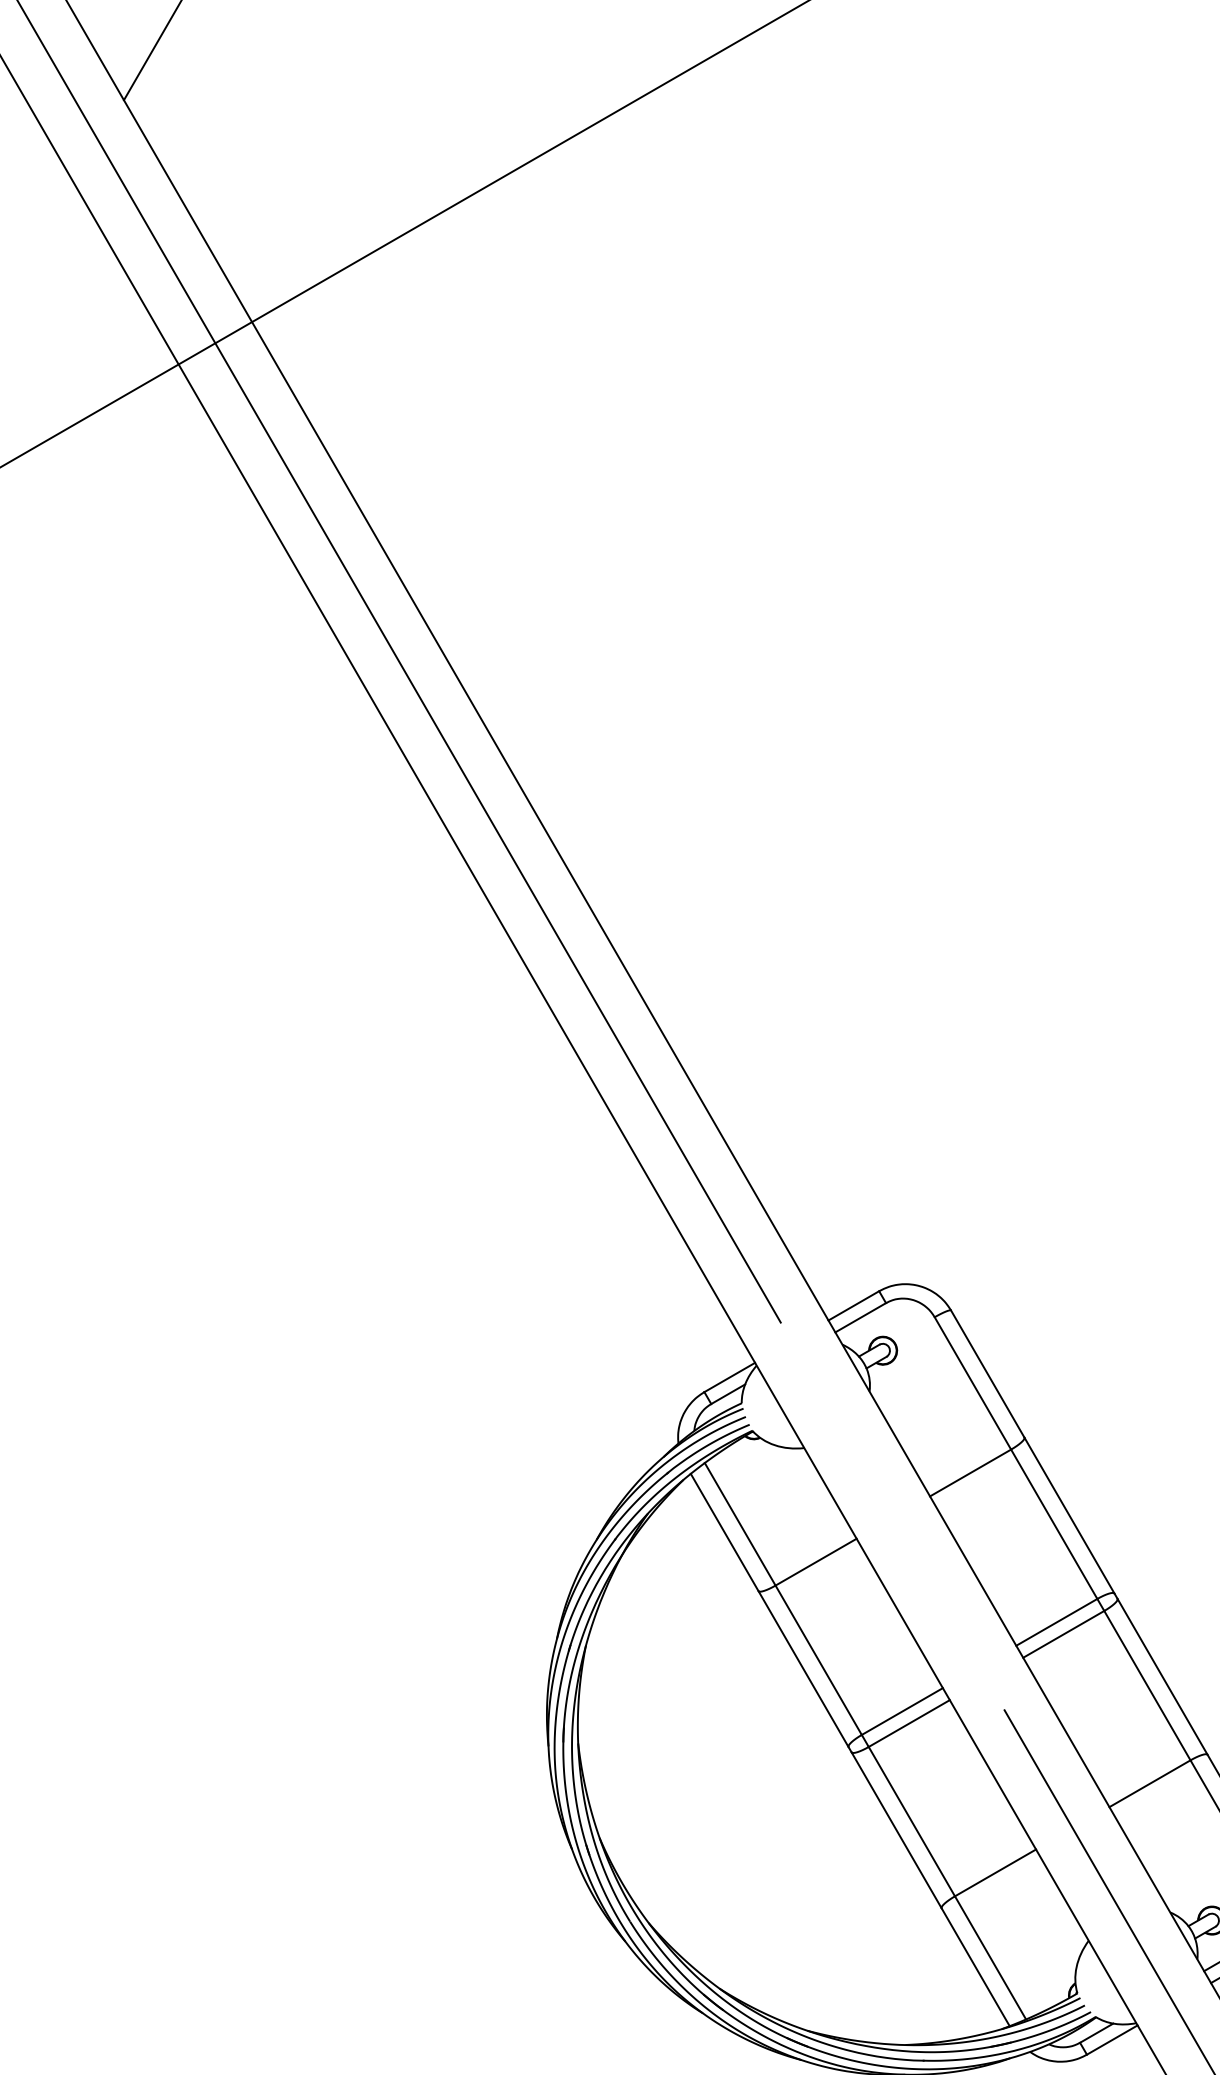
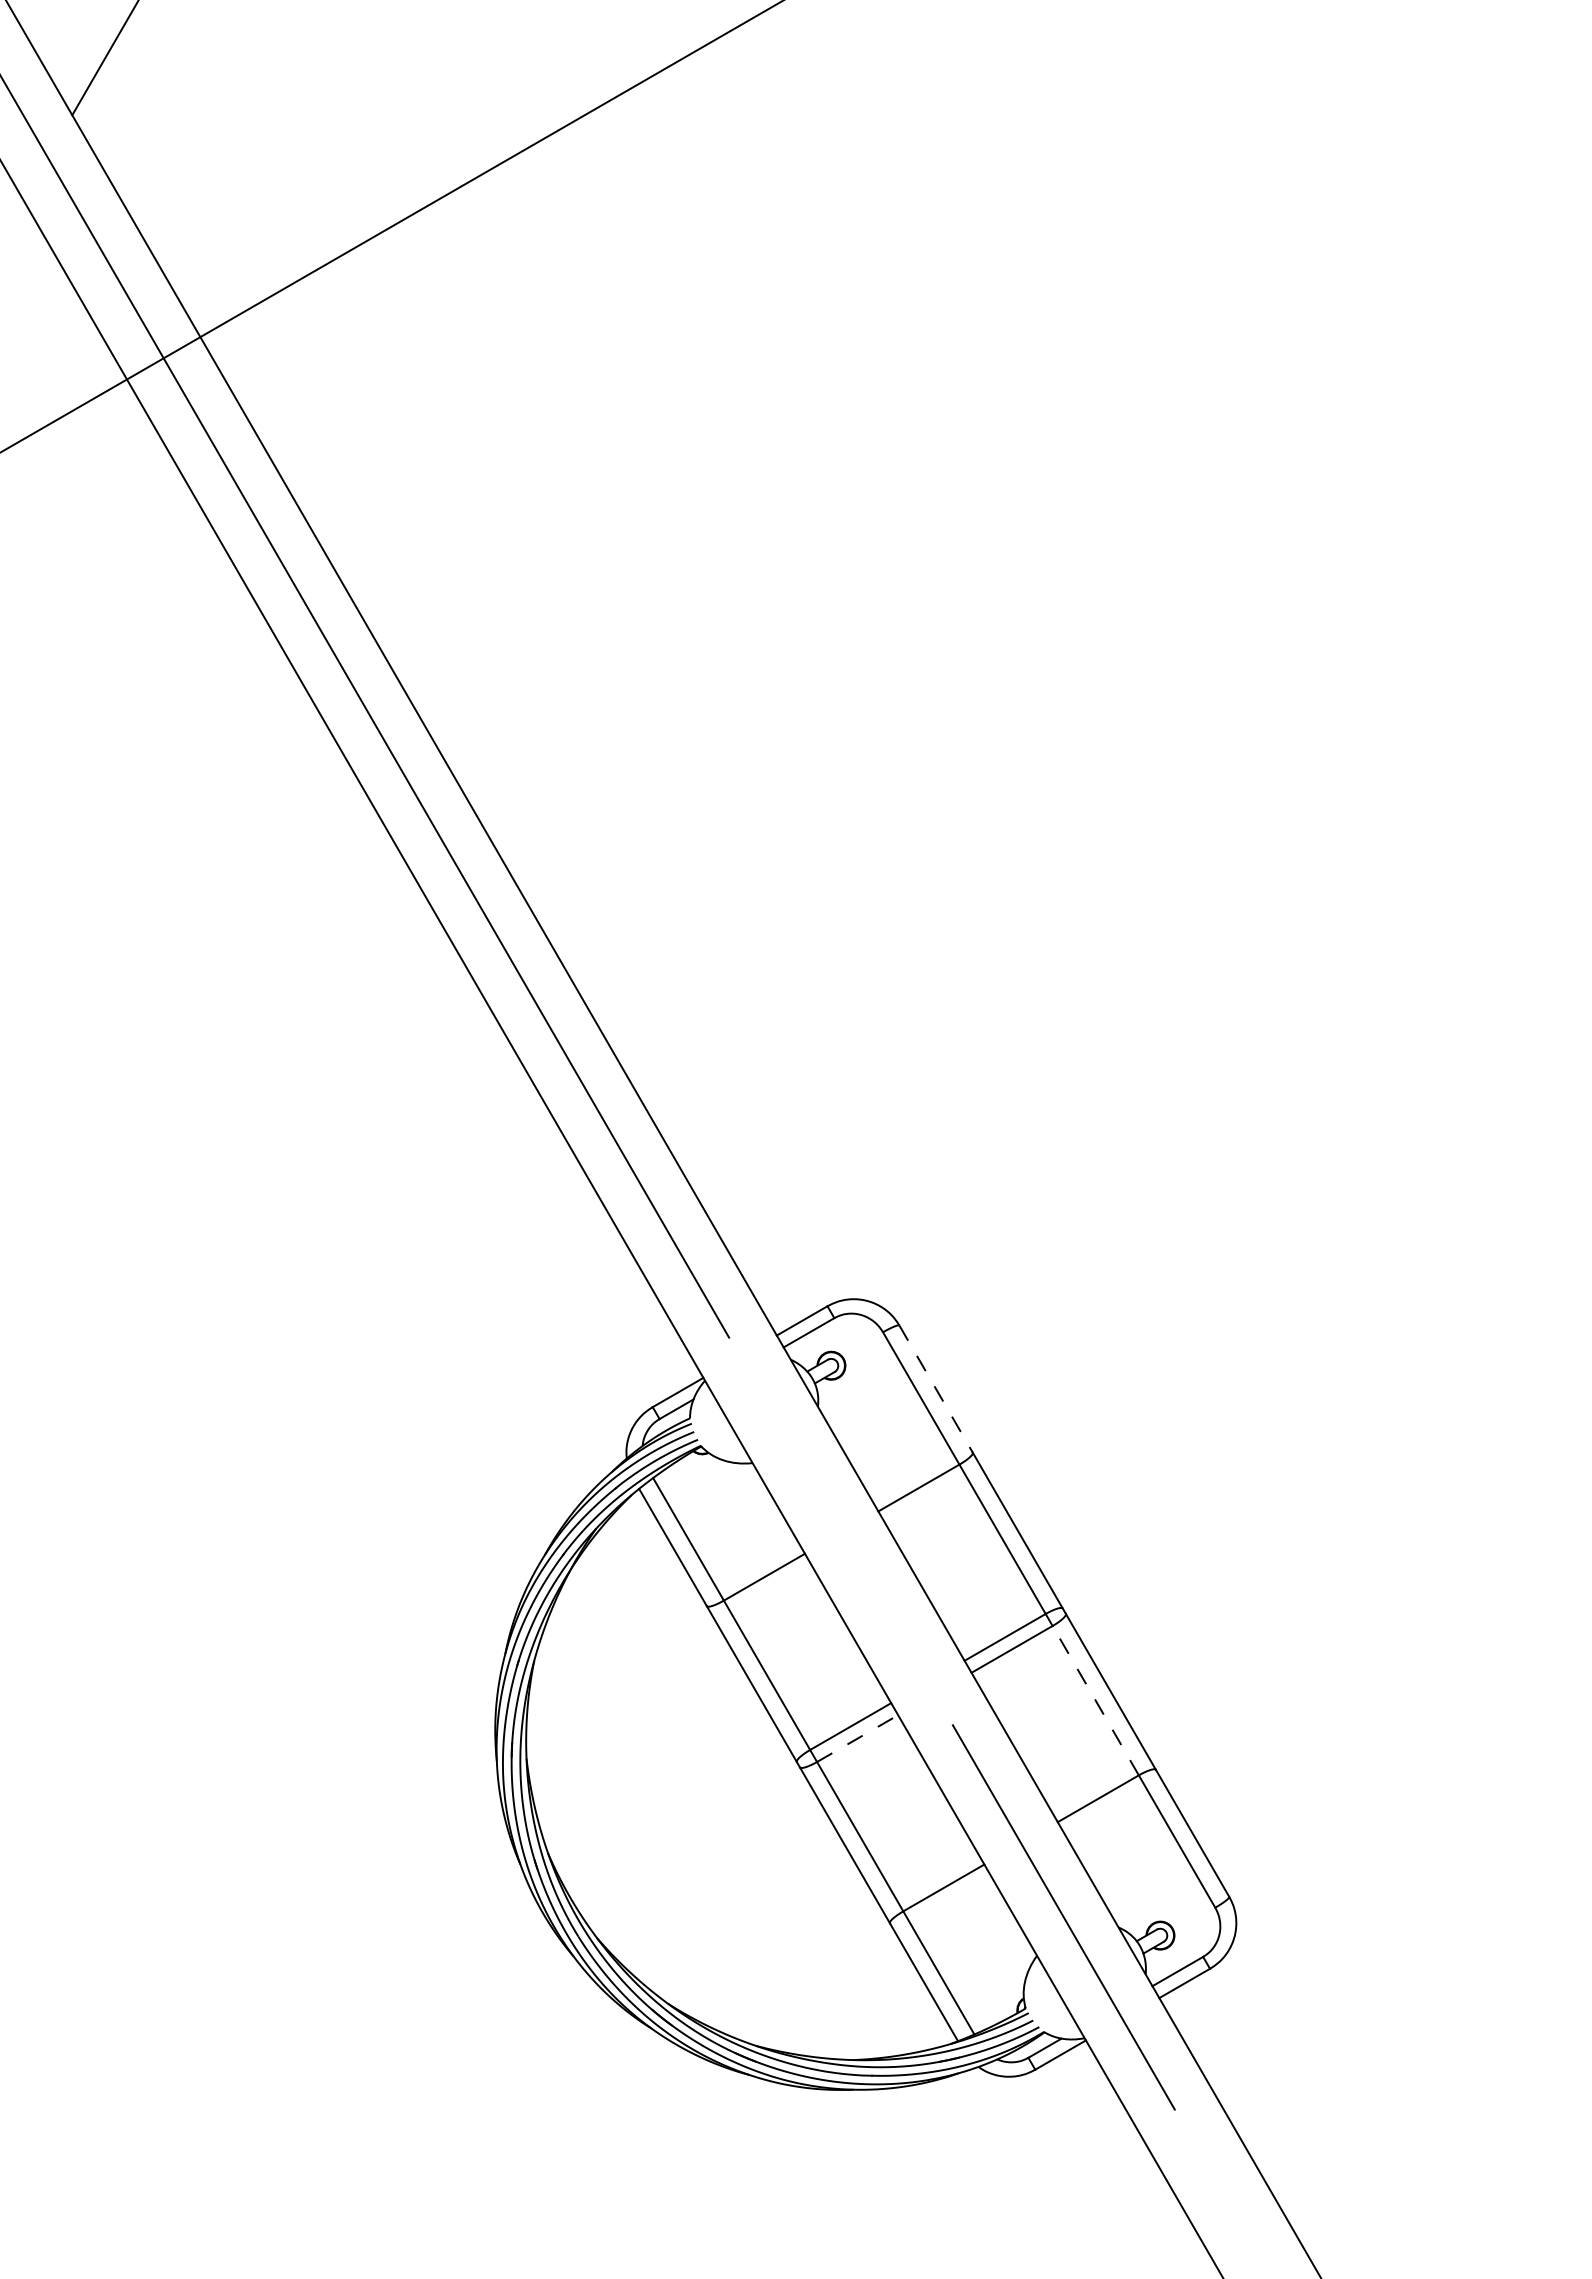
line: (988, 1374) -> (936, 1389), solid -> dashed
line: (1147, 1685) -> (1095, 1700), solid -> dashed
line: (909, 1723) -> (857, 1738), solid -> dashed

